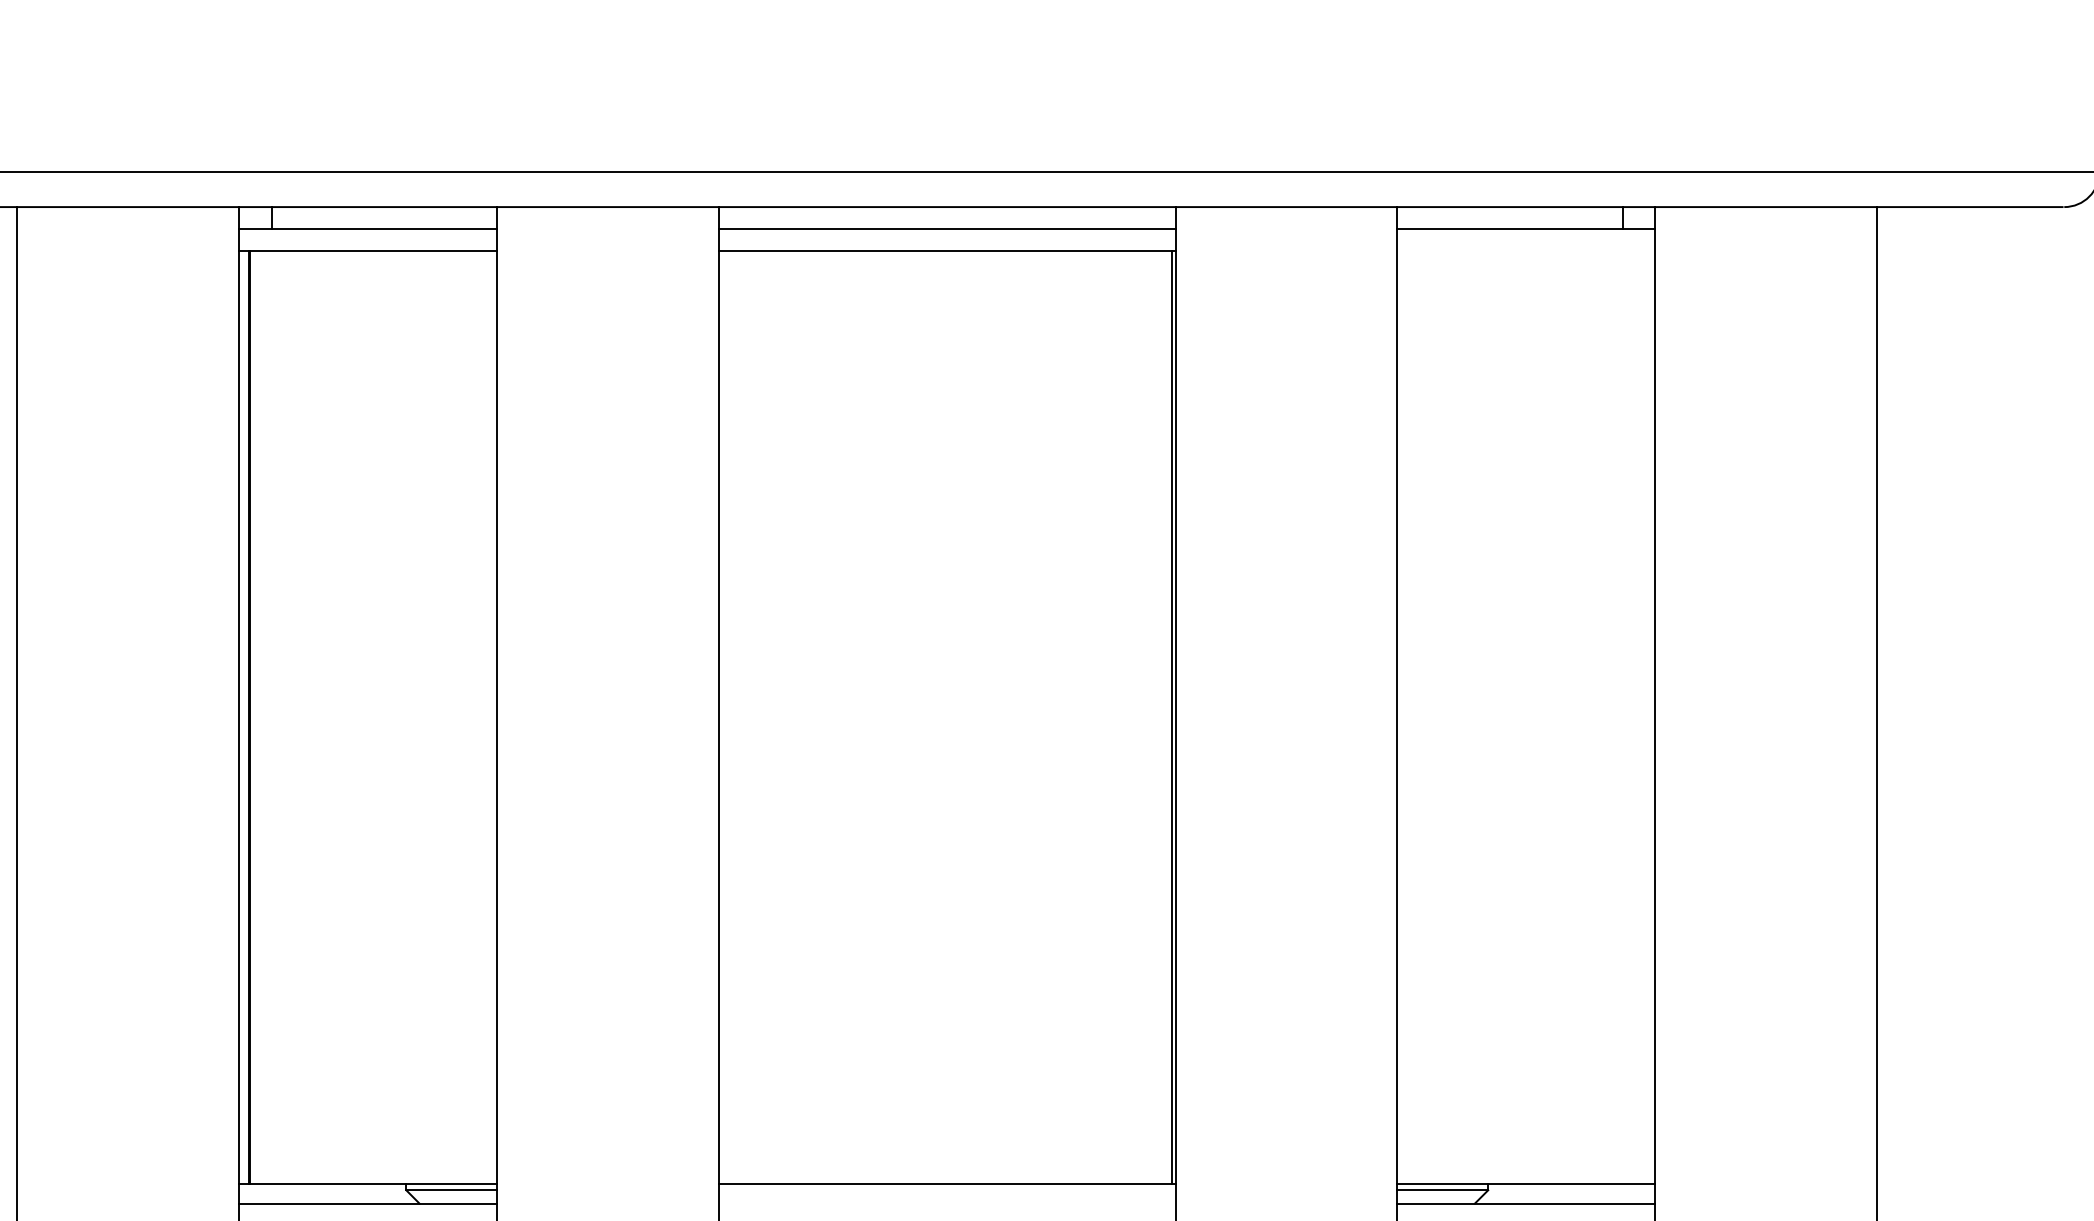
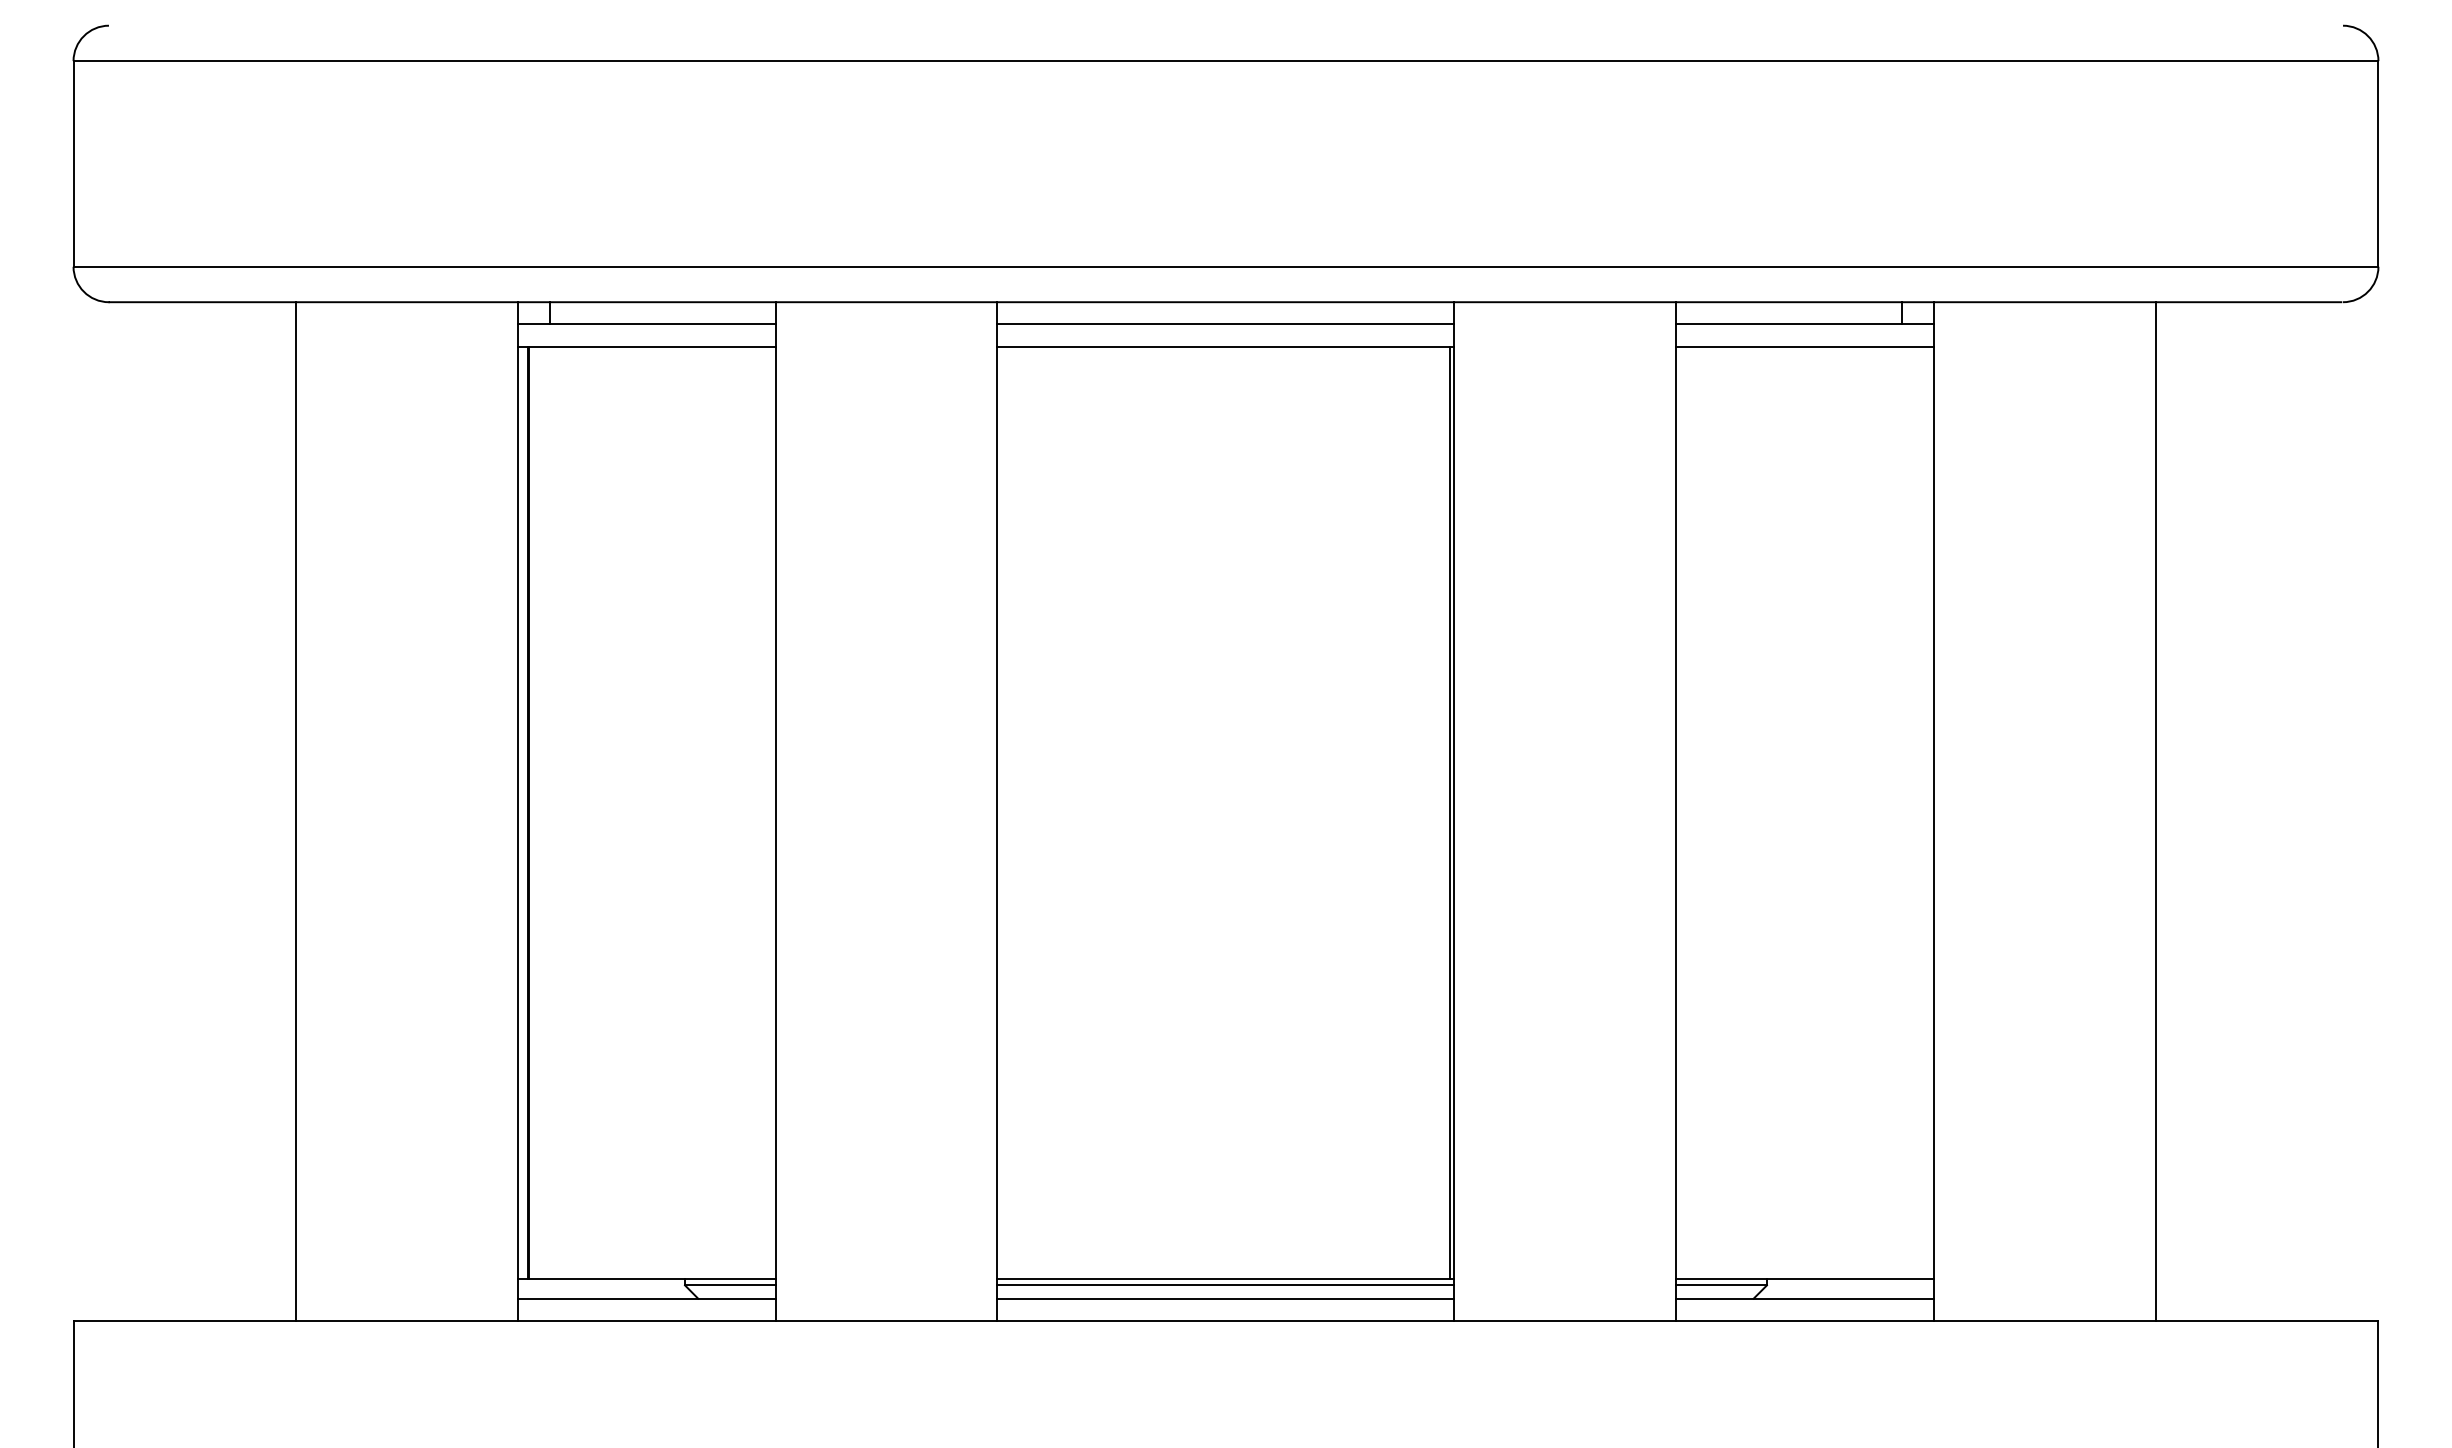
line: (1526, 251) -> (1805, 346), added
line: (946, 1190) -> (1225, 1285), added
line: (946, 1203) -> (1225, 1298), added

